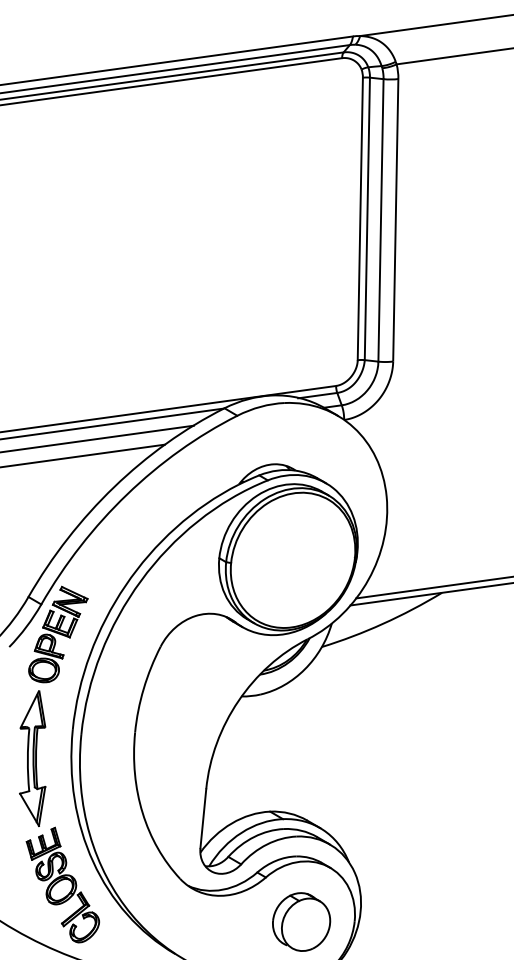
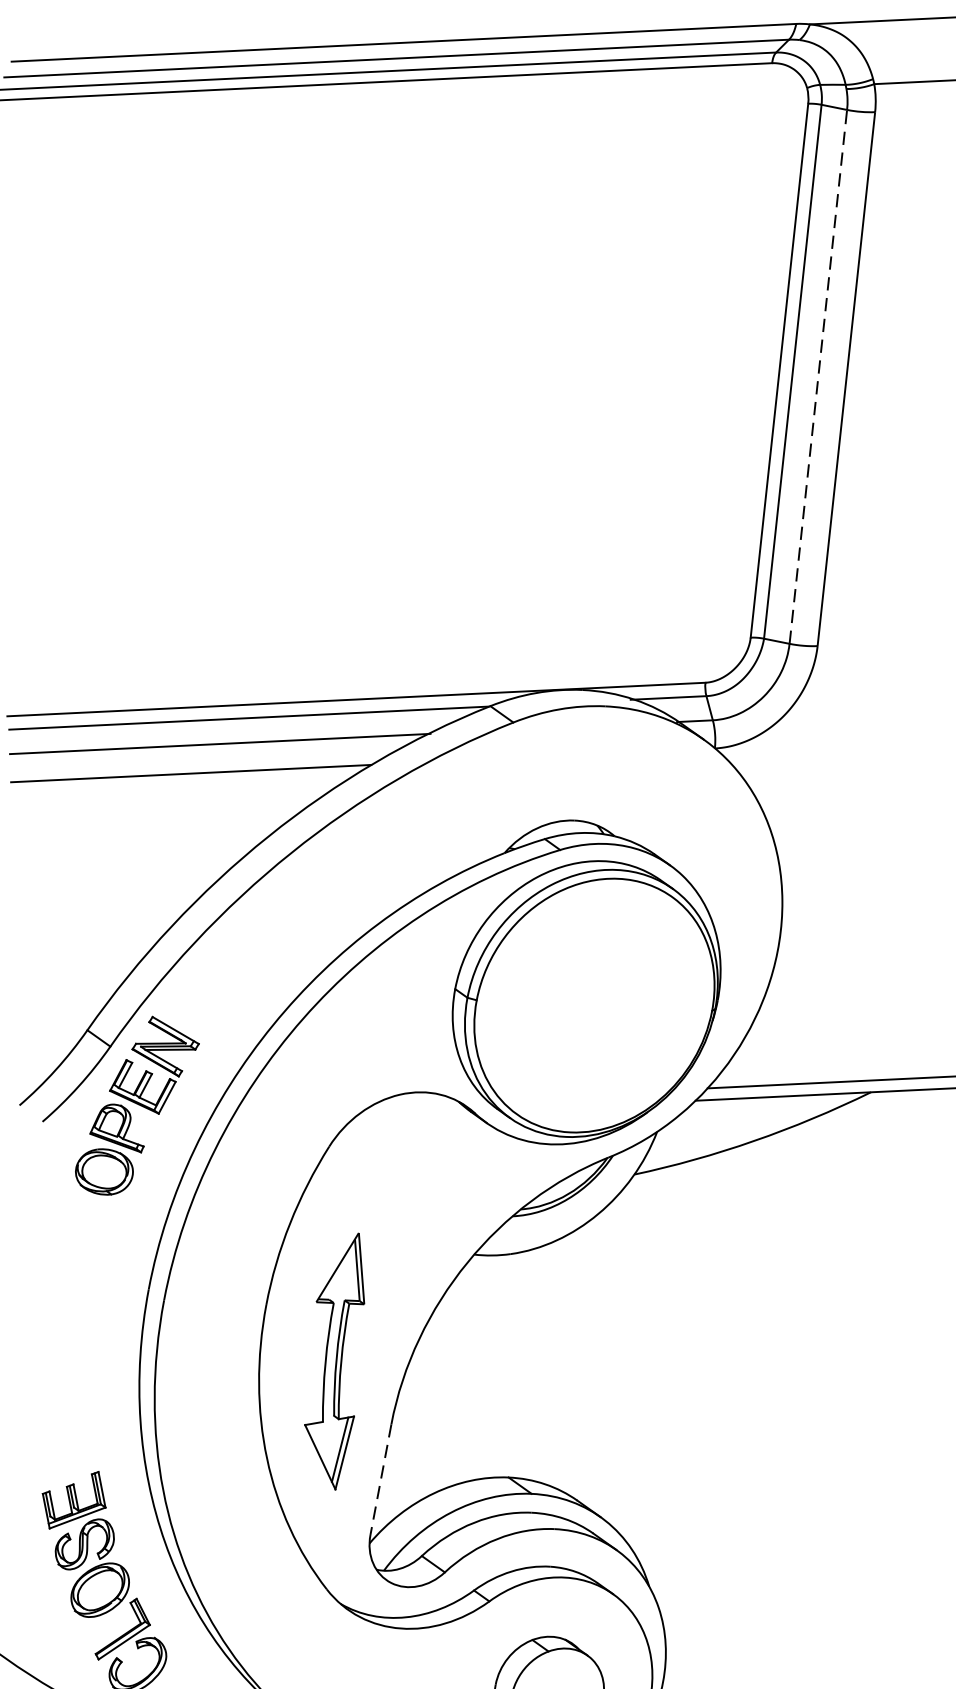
line: (380, 219) -> (817, 375), solid -> dashed
part: (32, 758) -> (334, 1360), moved
line: (203, 818) -> (381, 1479), solid -> dashed

